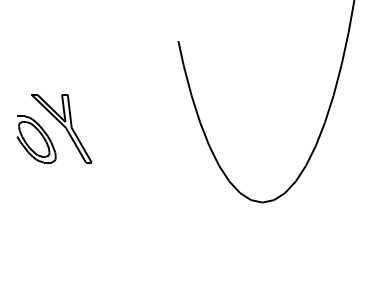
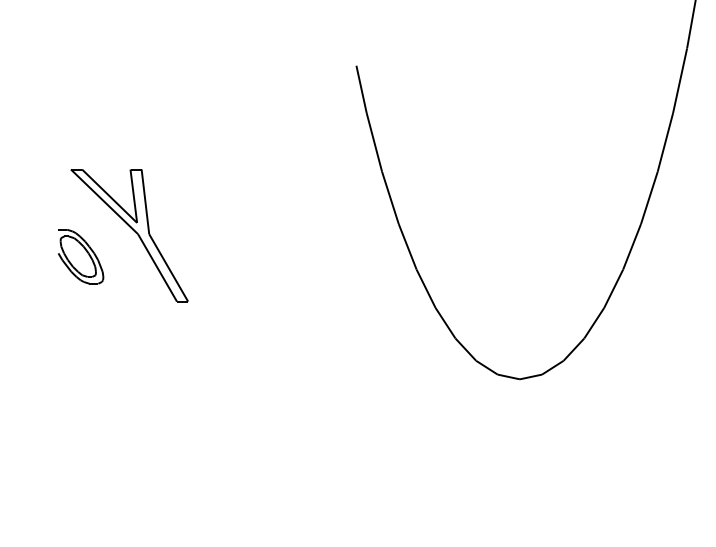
part: (36, 139) -> (80, 256), size x0.6

